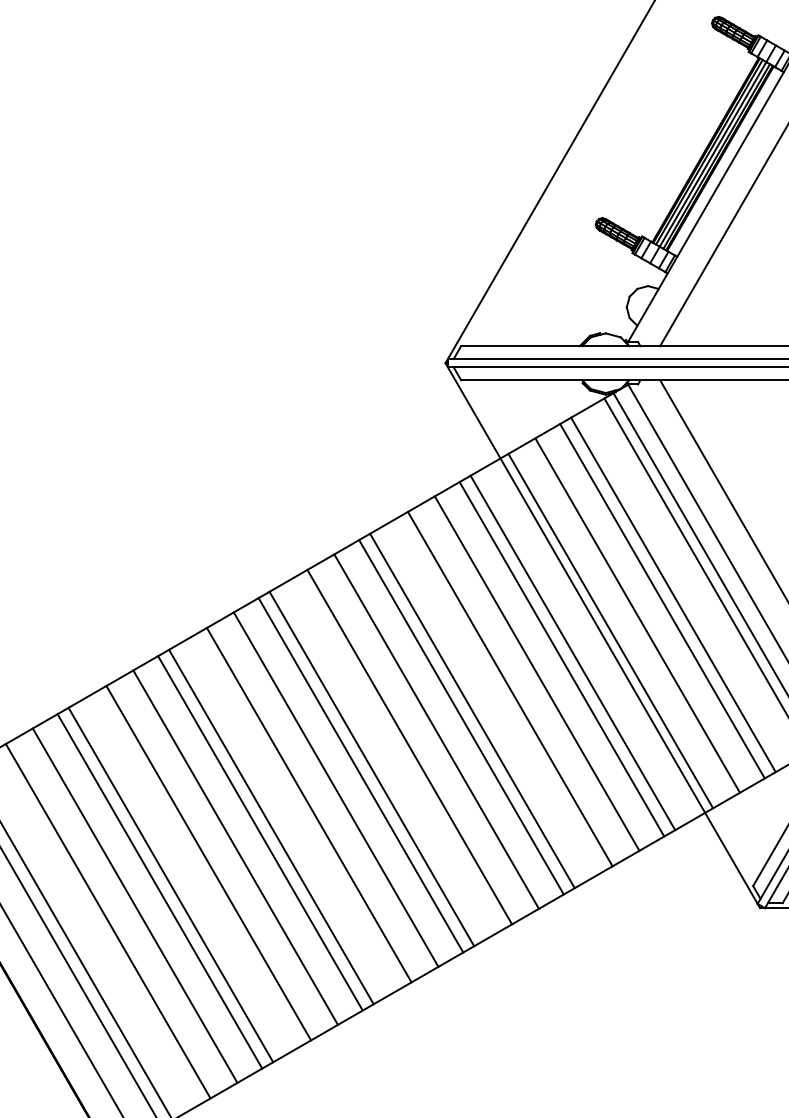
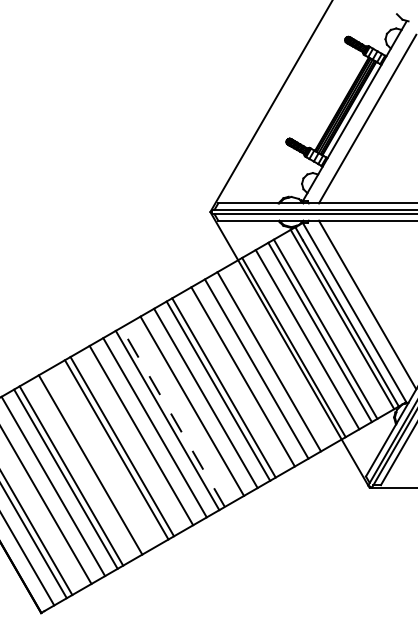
line: (572, 652) -> (274, 358), removed
line: (372, 769) -> (173, 417), solid -> dashed
line: (234, 846) -> (103, 456), removed

